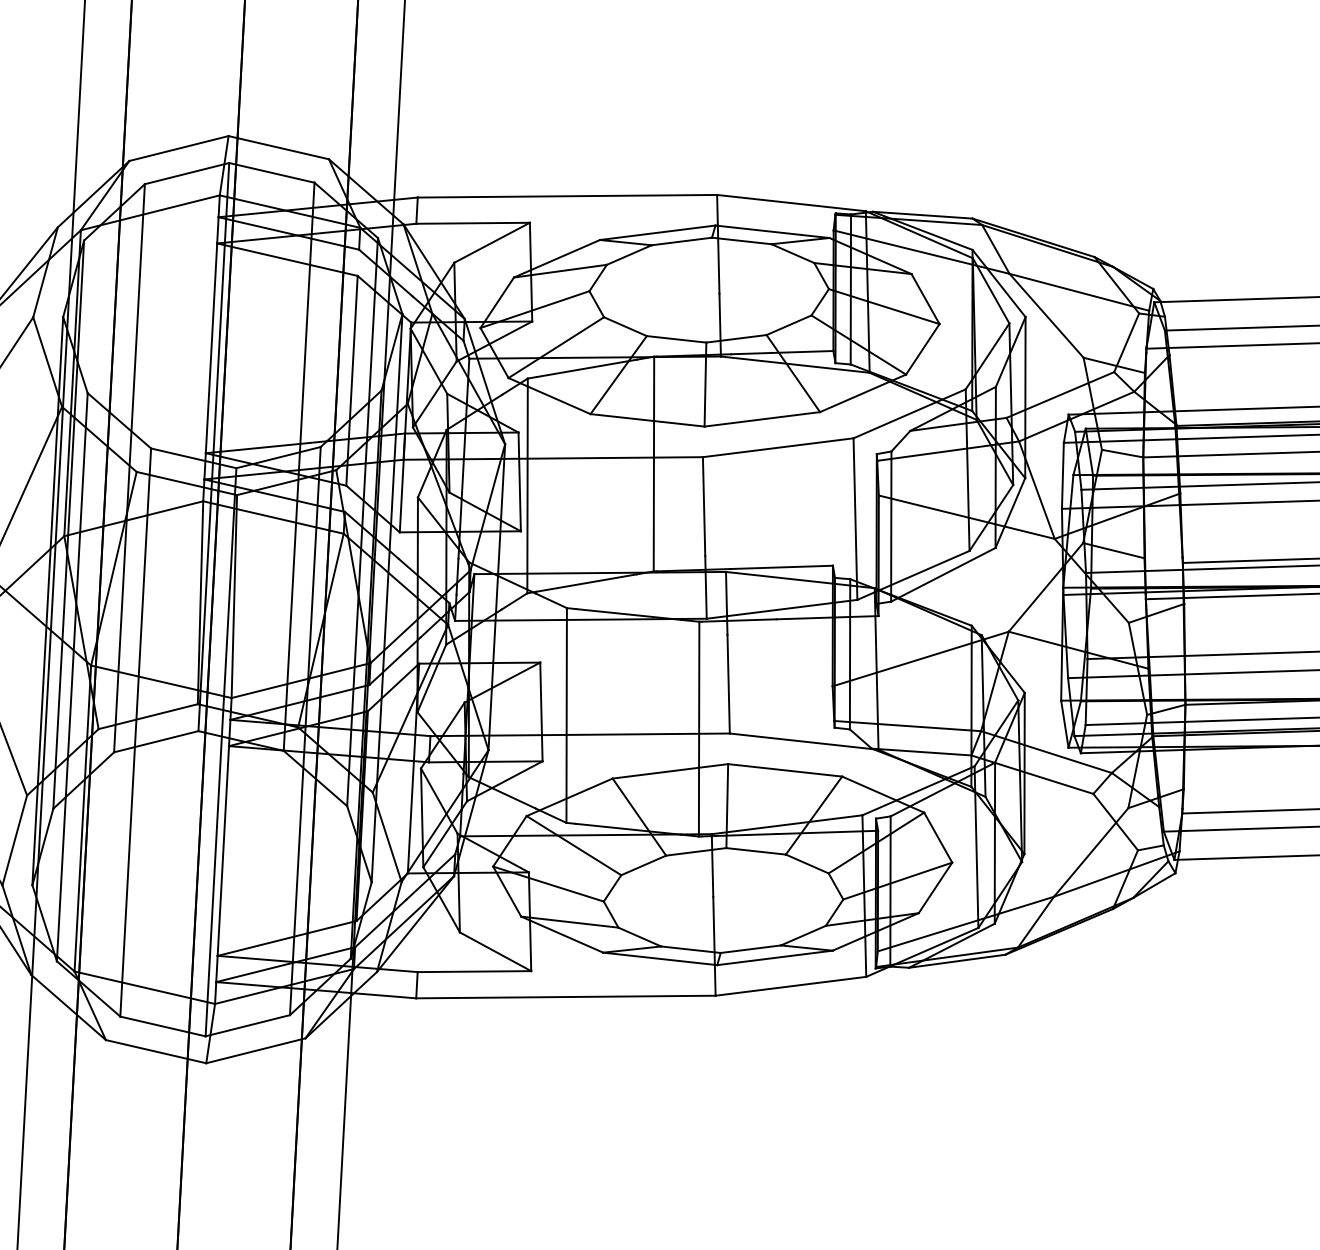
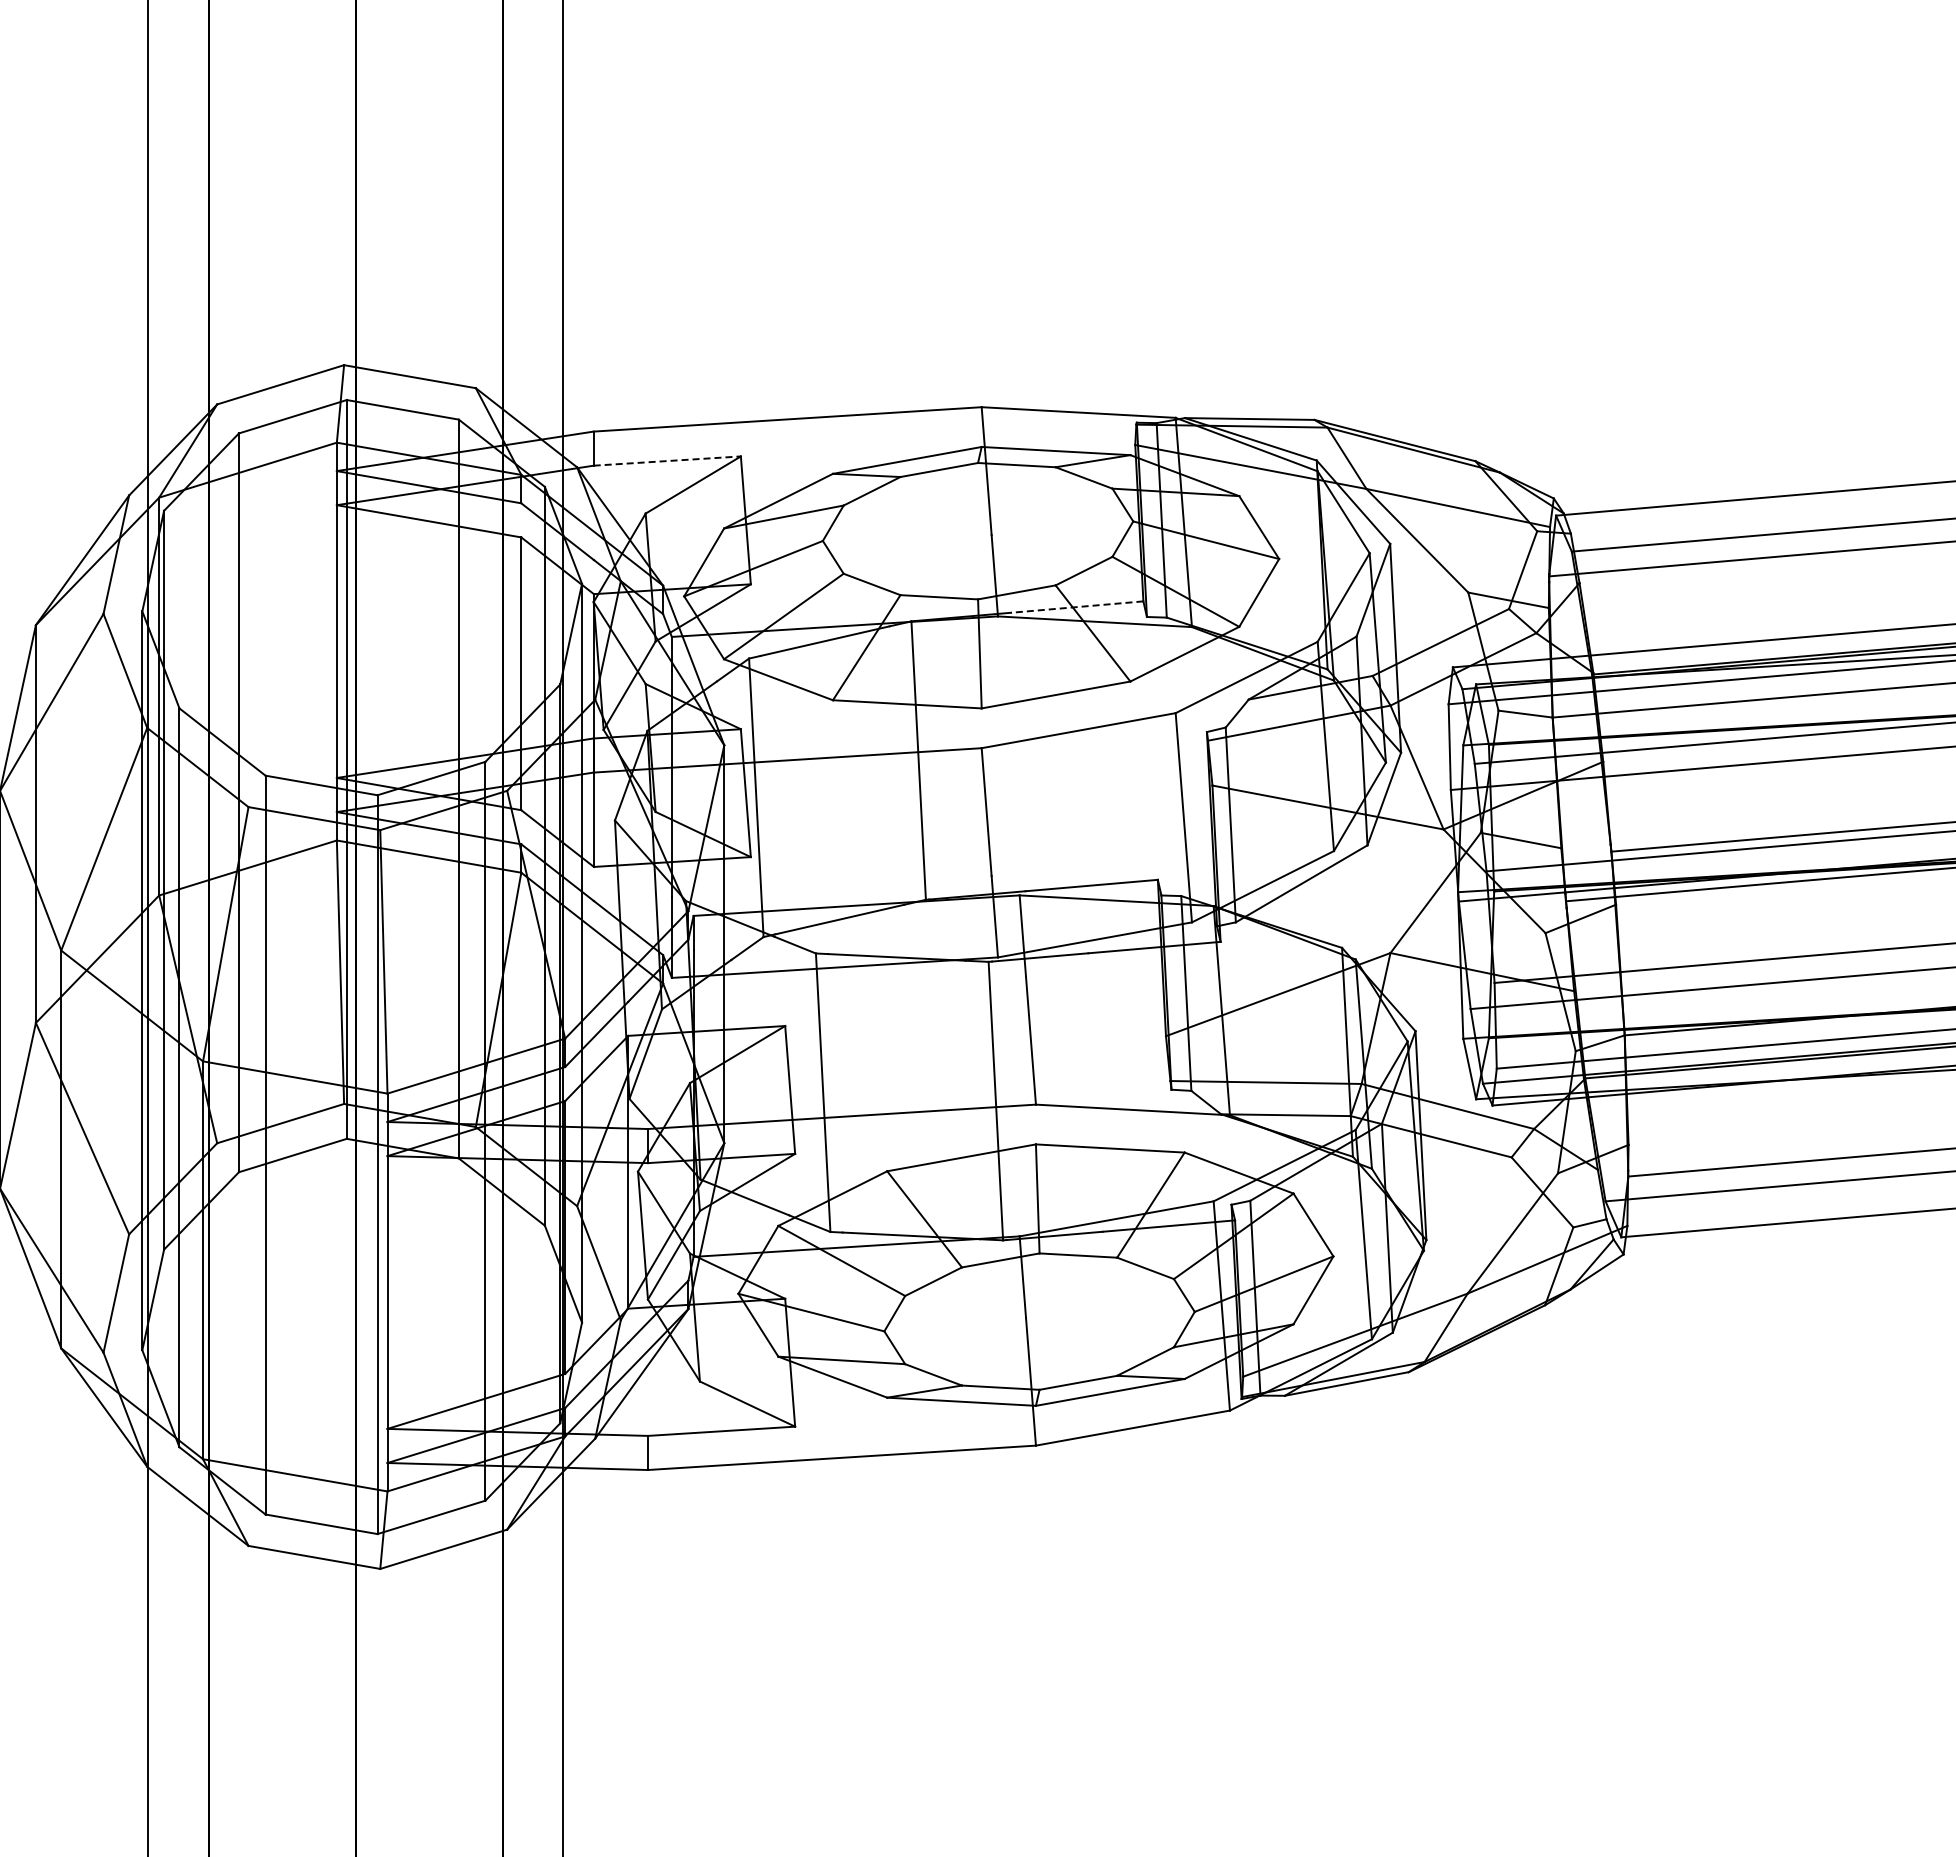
line: (473, 223) -> (667, 461), solid -> dashed
line: (781, 352) -> (1076, 607), solid -> dashed

